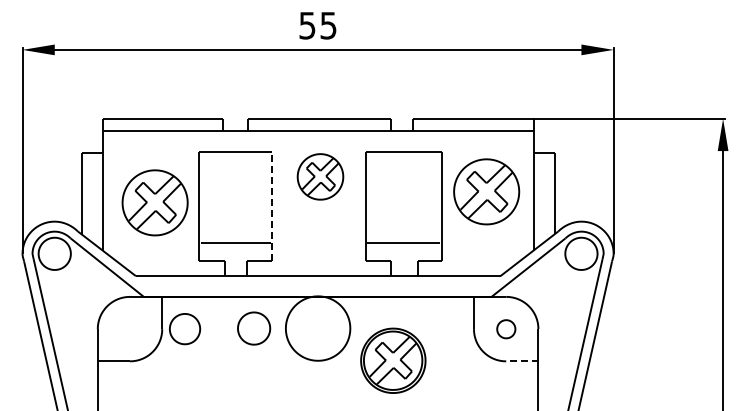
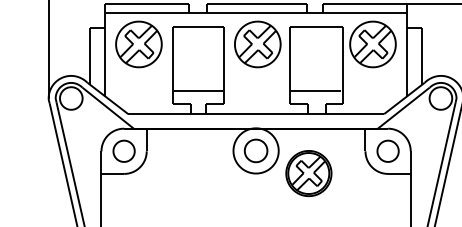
part: (320, 176) -> (257, 44), size x1.43
part: (486, 191) -> (372, 44), moved
part: (154, 202) -> (138, 44), moved
line: (272, 206) -> (224, 65), dashed -> solid
part: (254, 328) -> (256, 150), moved
part: (185, 329) -> (124, 151), moved
part: (506, 329) -> (388, 151), size x1.67
line: (521, 361) -> (398, 174), dashed -> solid

